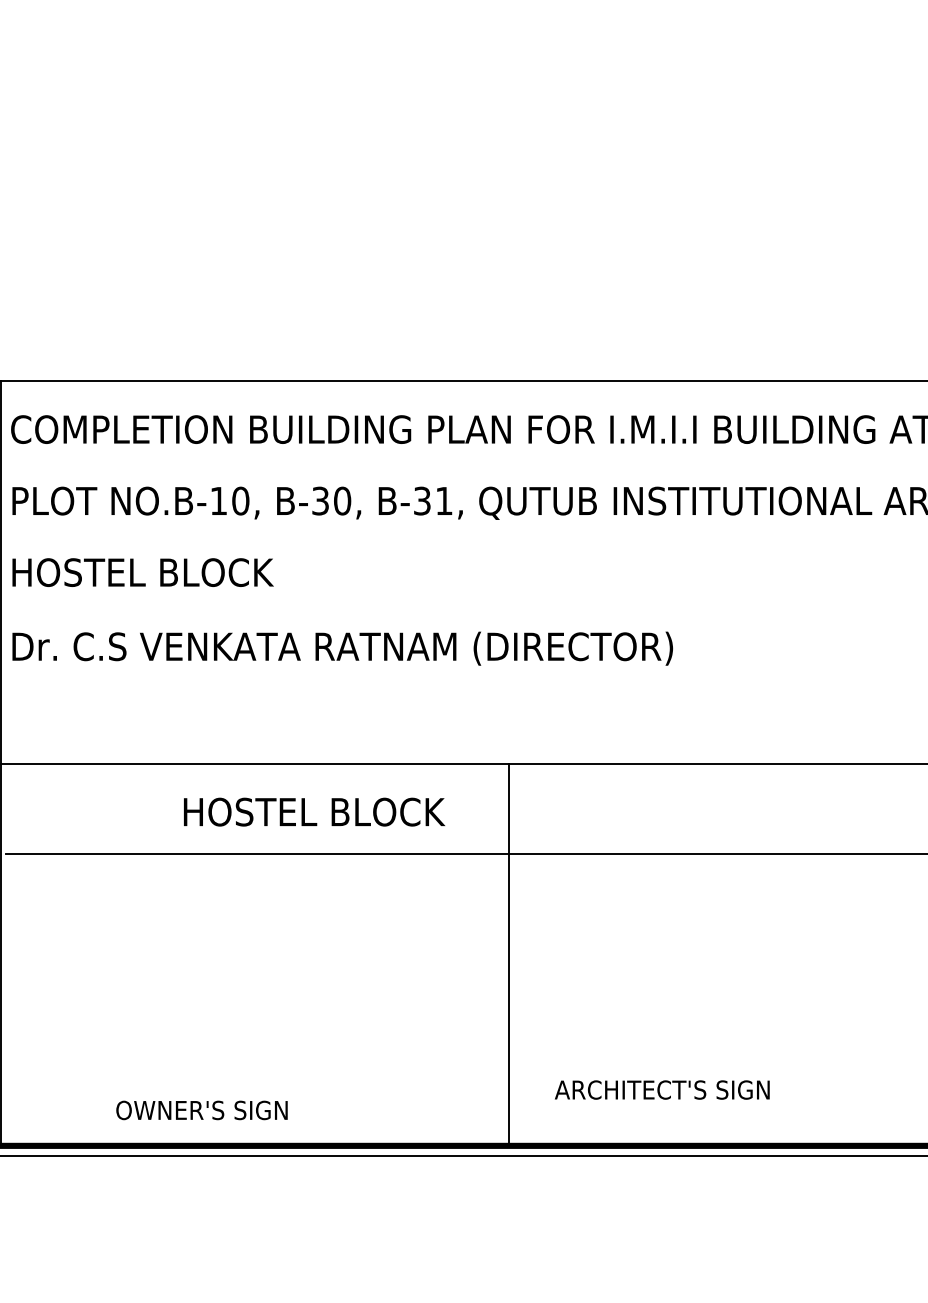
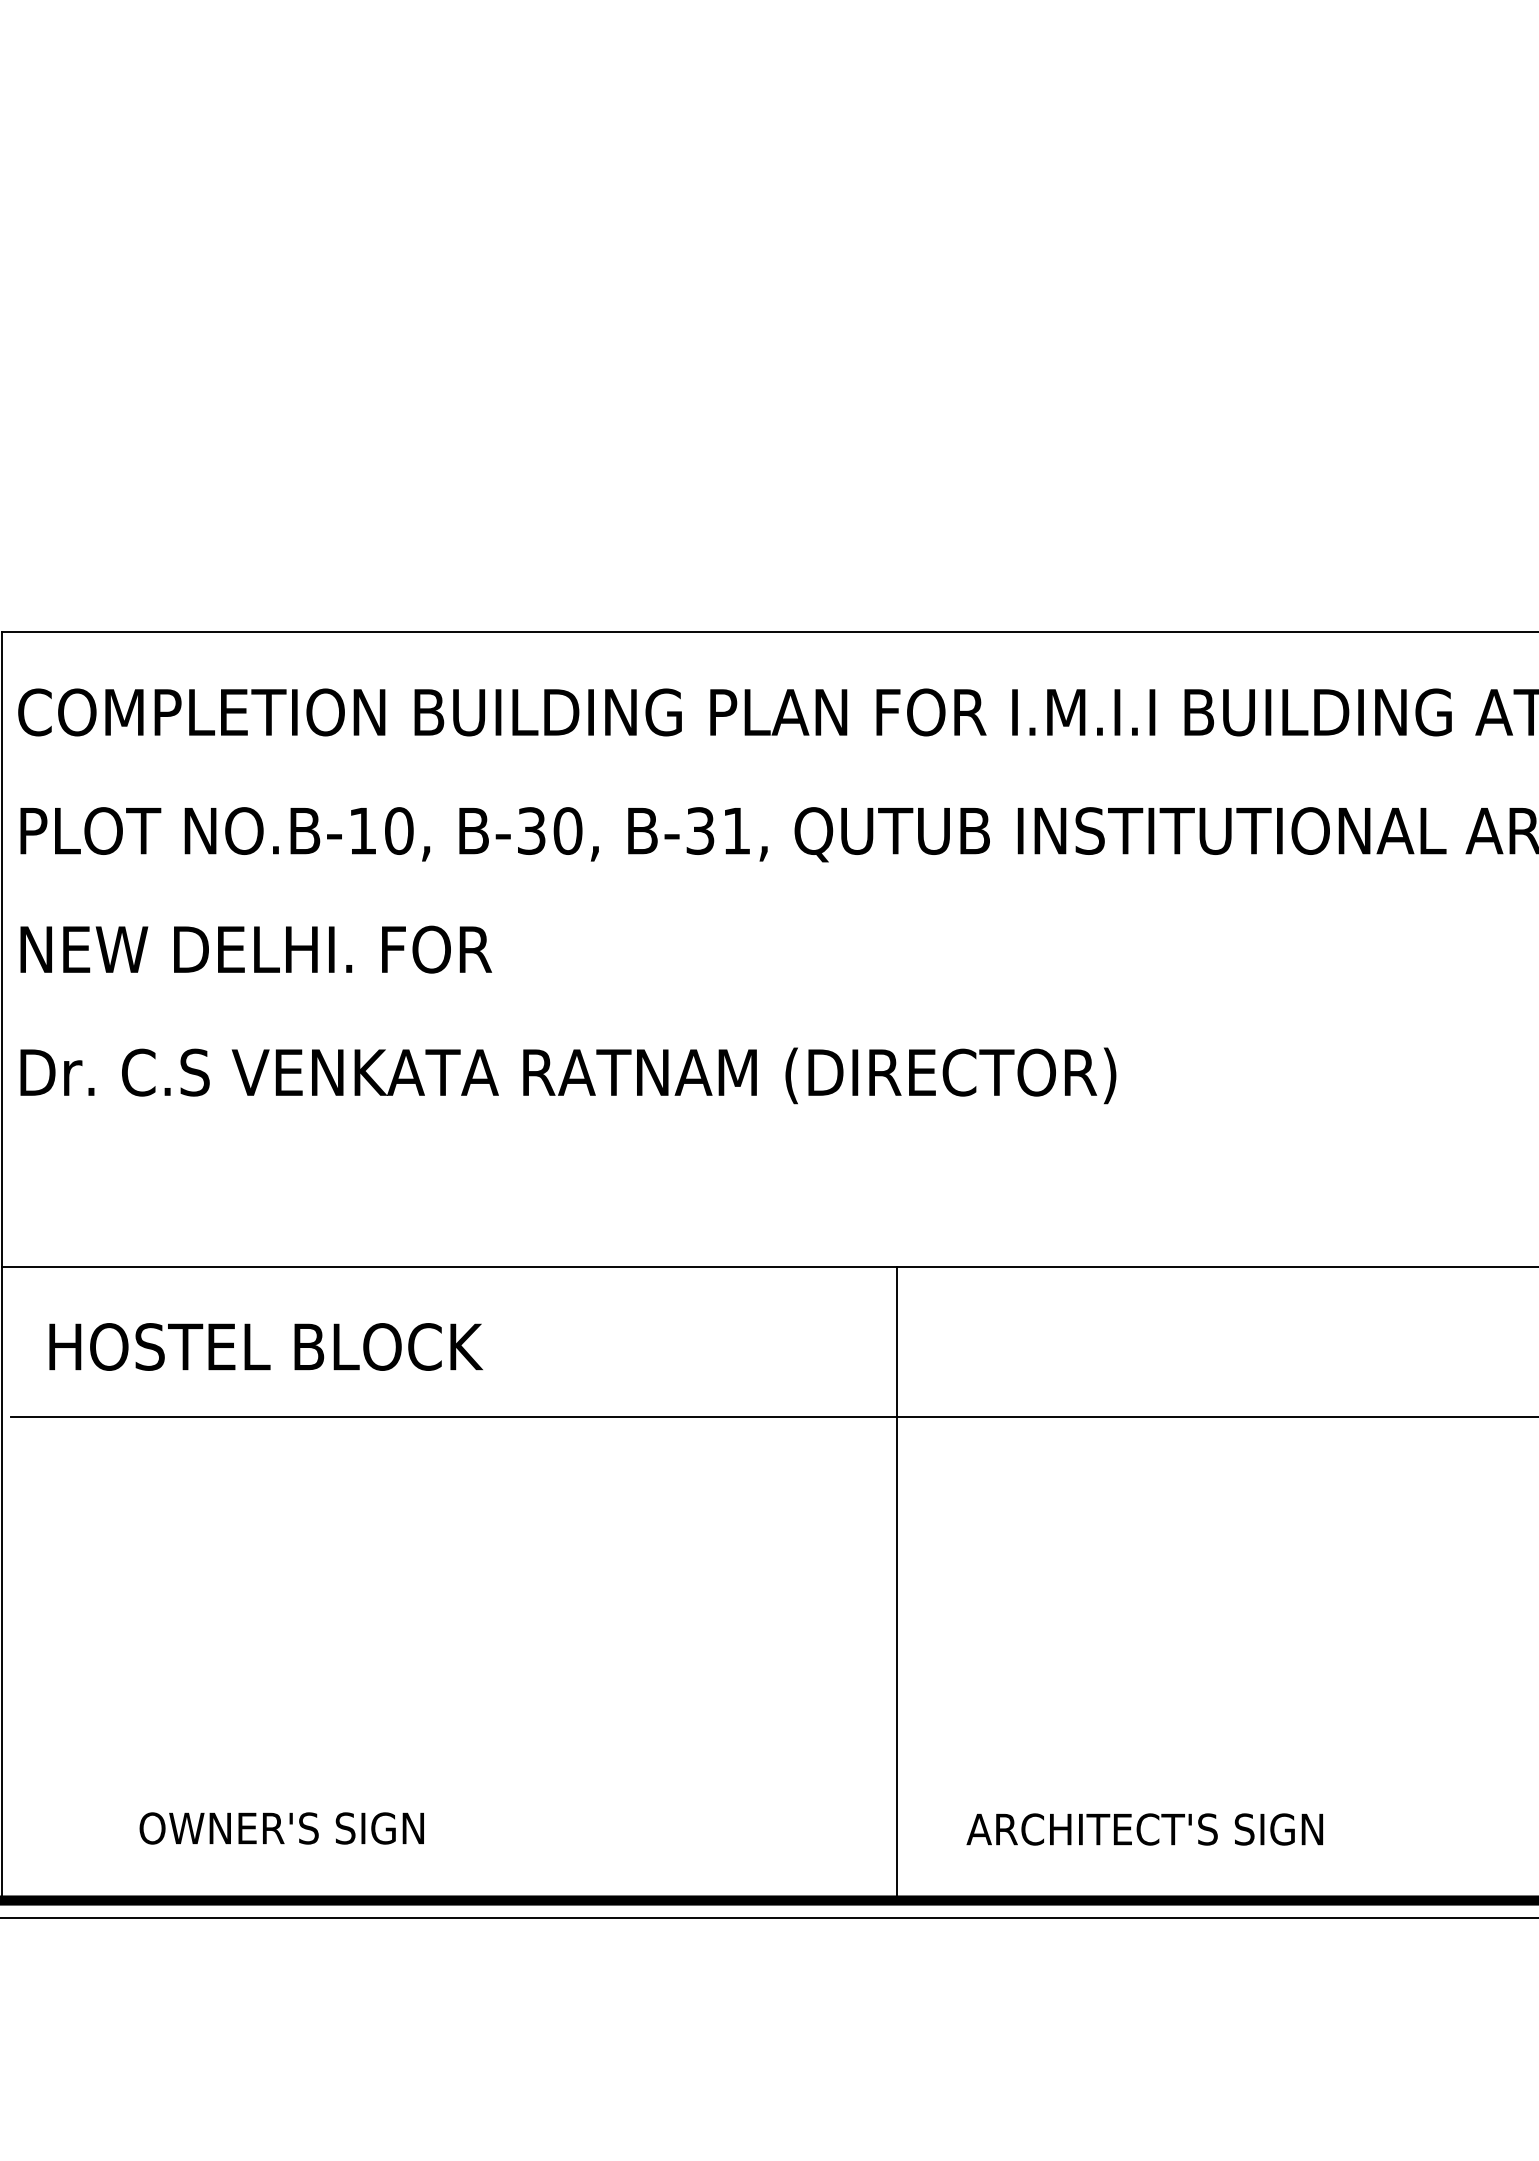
text: (155, 572) -> (257, 949), HOSTEL BLOCK -> NEW DELHI. FOR
text: (314, 811) -> (266, 1345), moved
line: (509, 954) -> (898, 1583), moved
text: (662, 1089) -> (1145, 1828), moved
text: (201, 1110) -> (281, 1828), moved

